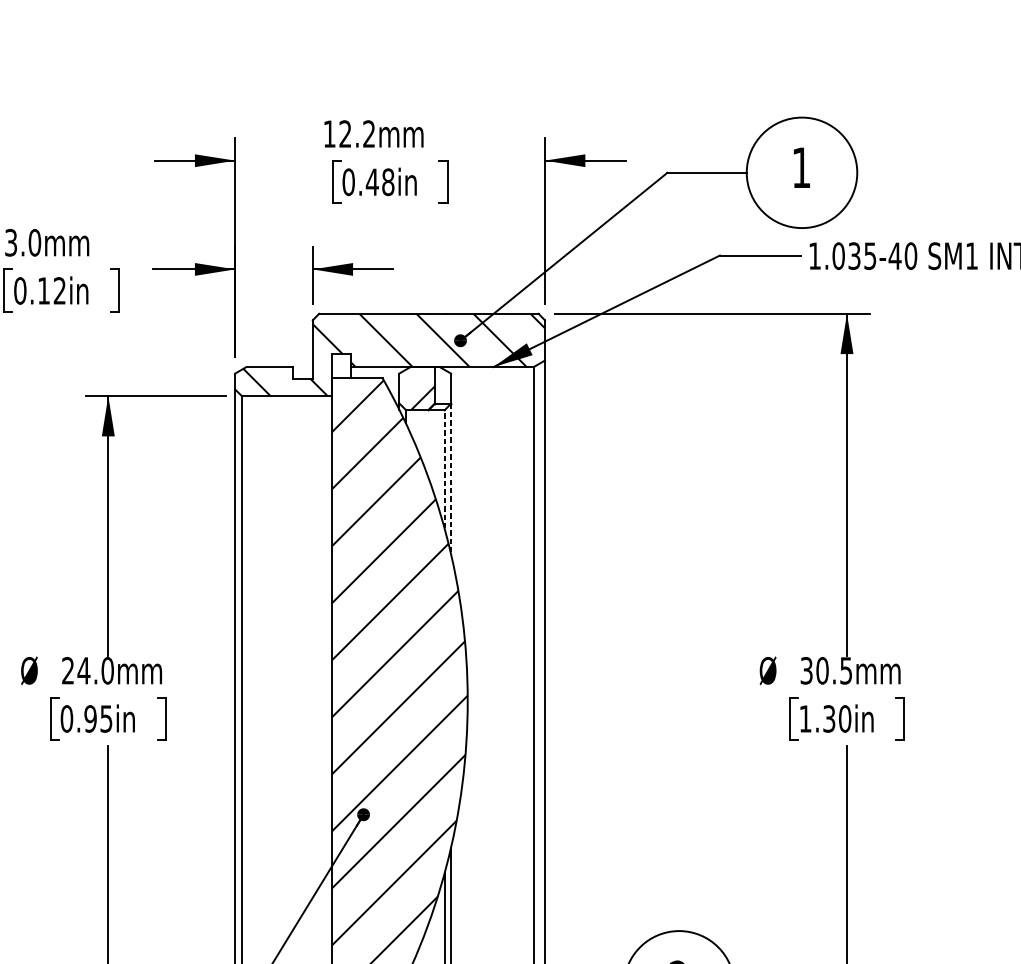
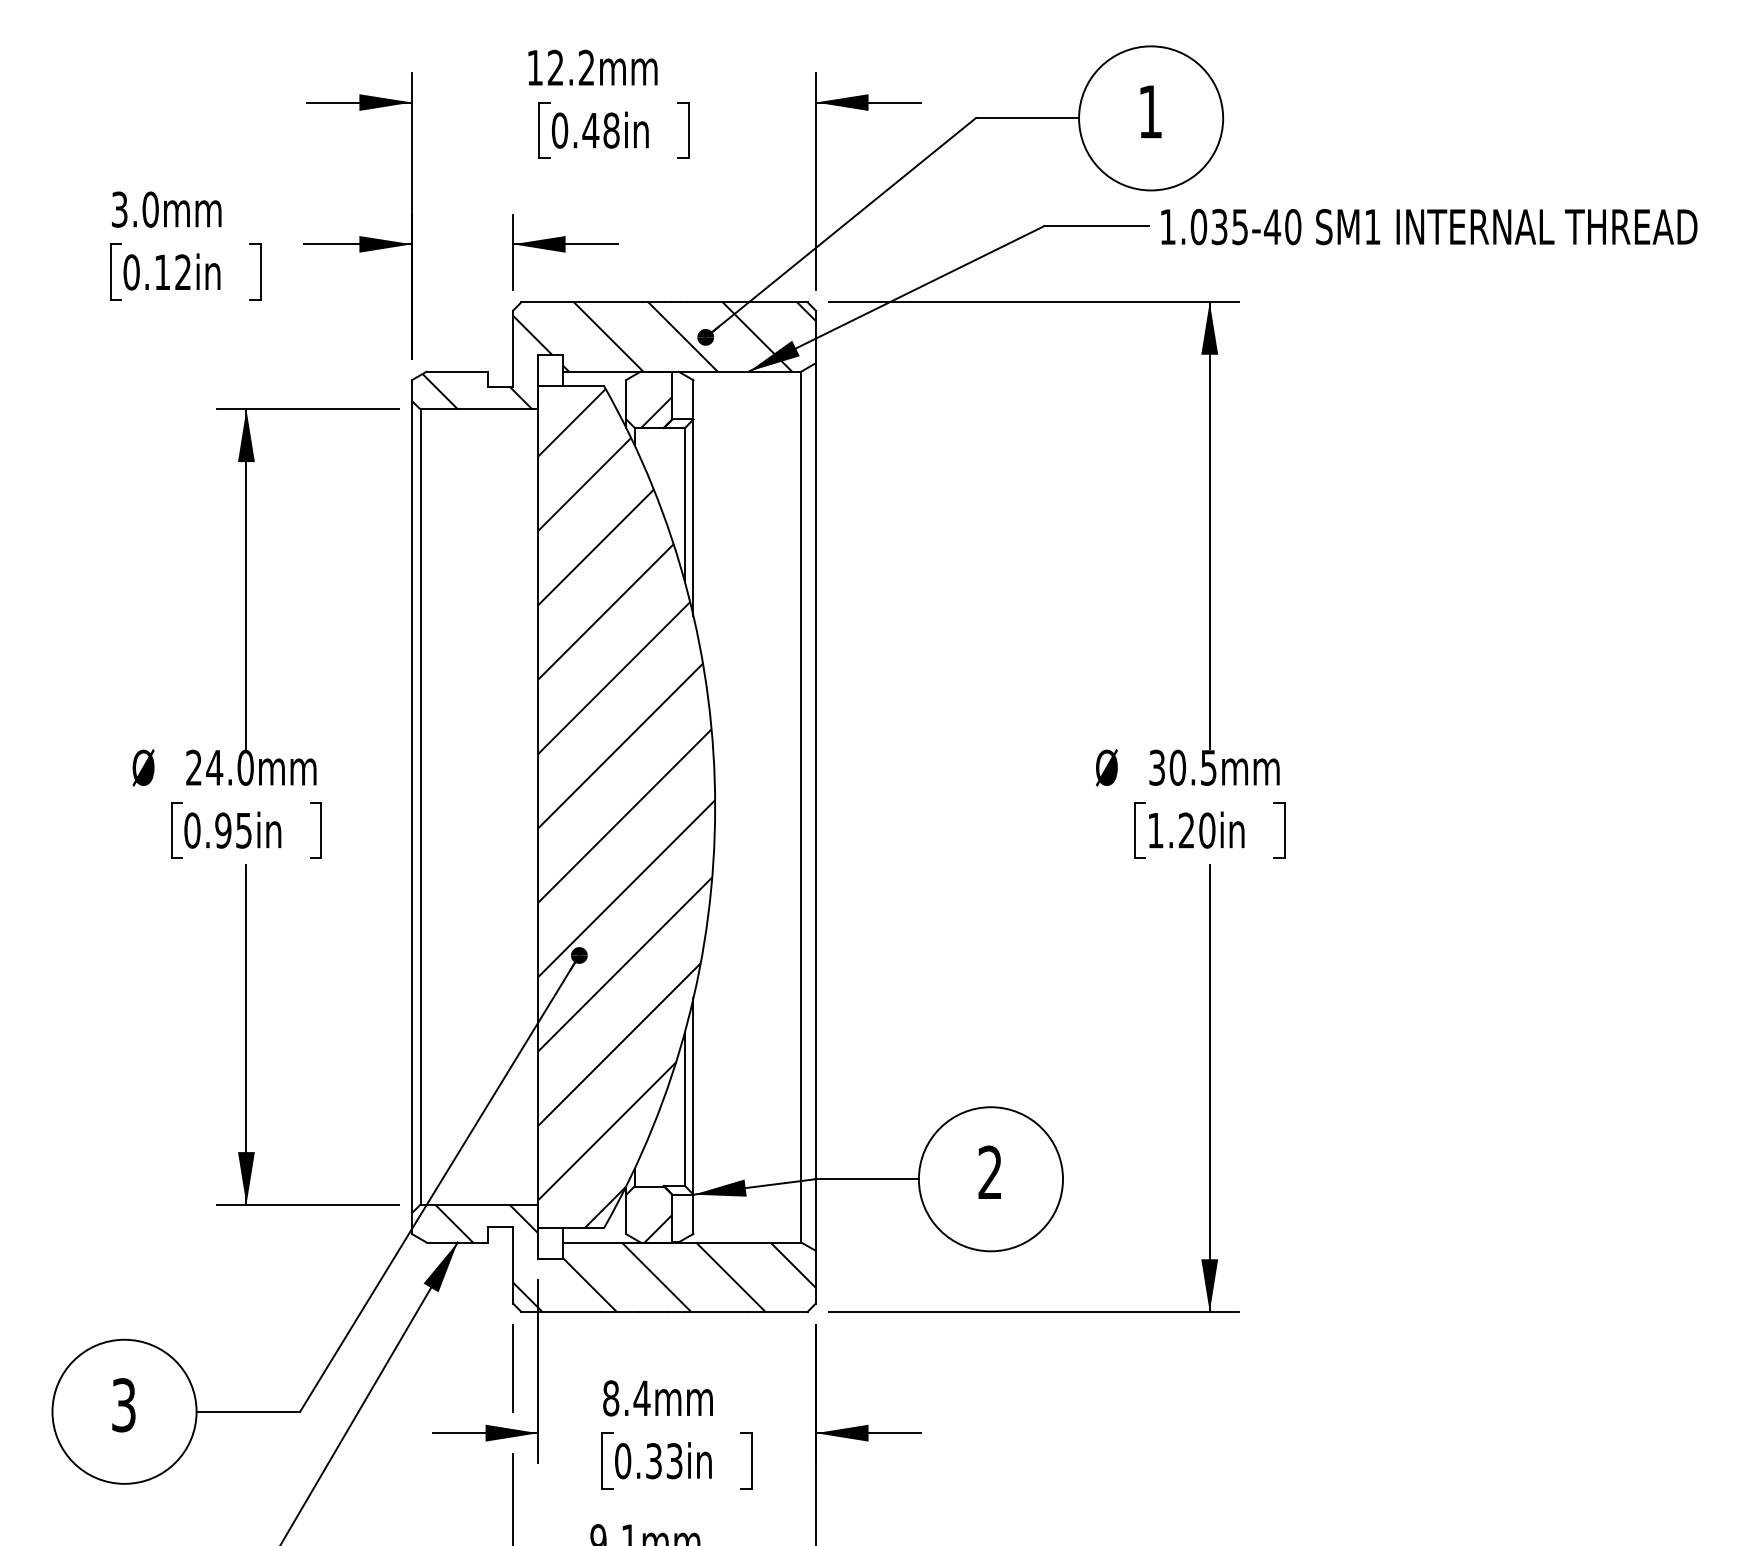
line: (444, 468) -> (685, 504), dashed -> solid
line: (451, 479) -> (693, 518), dashed -> solid
text: (829, 718) -> (1186, 830), 1.30in -> 1.20in

